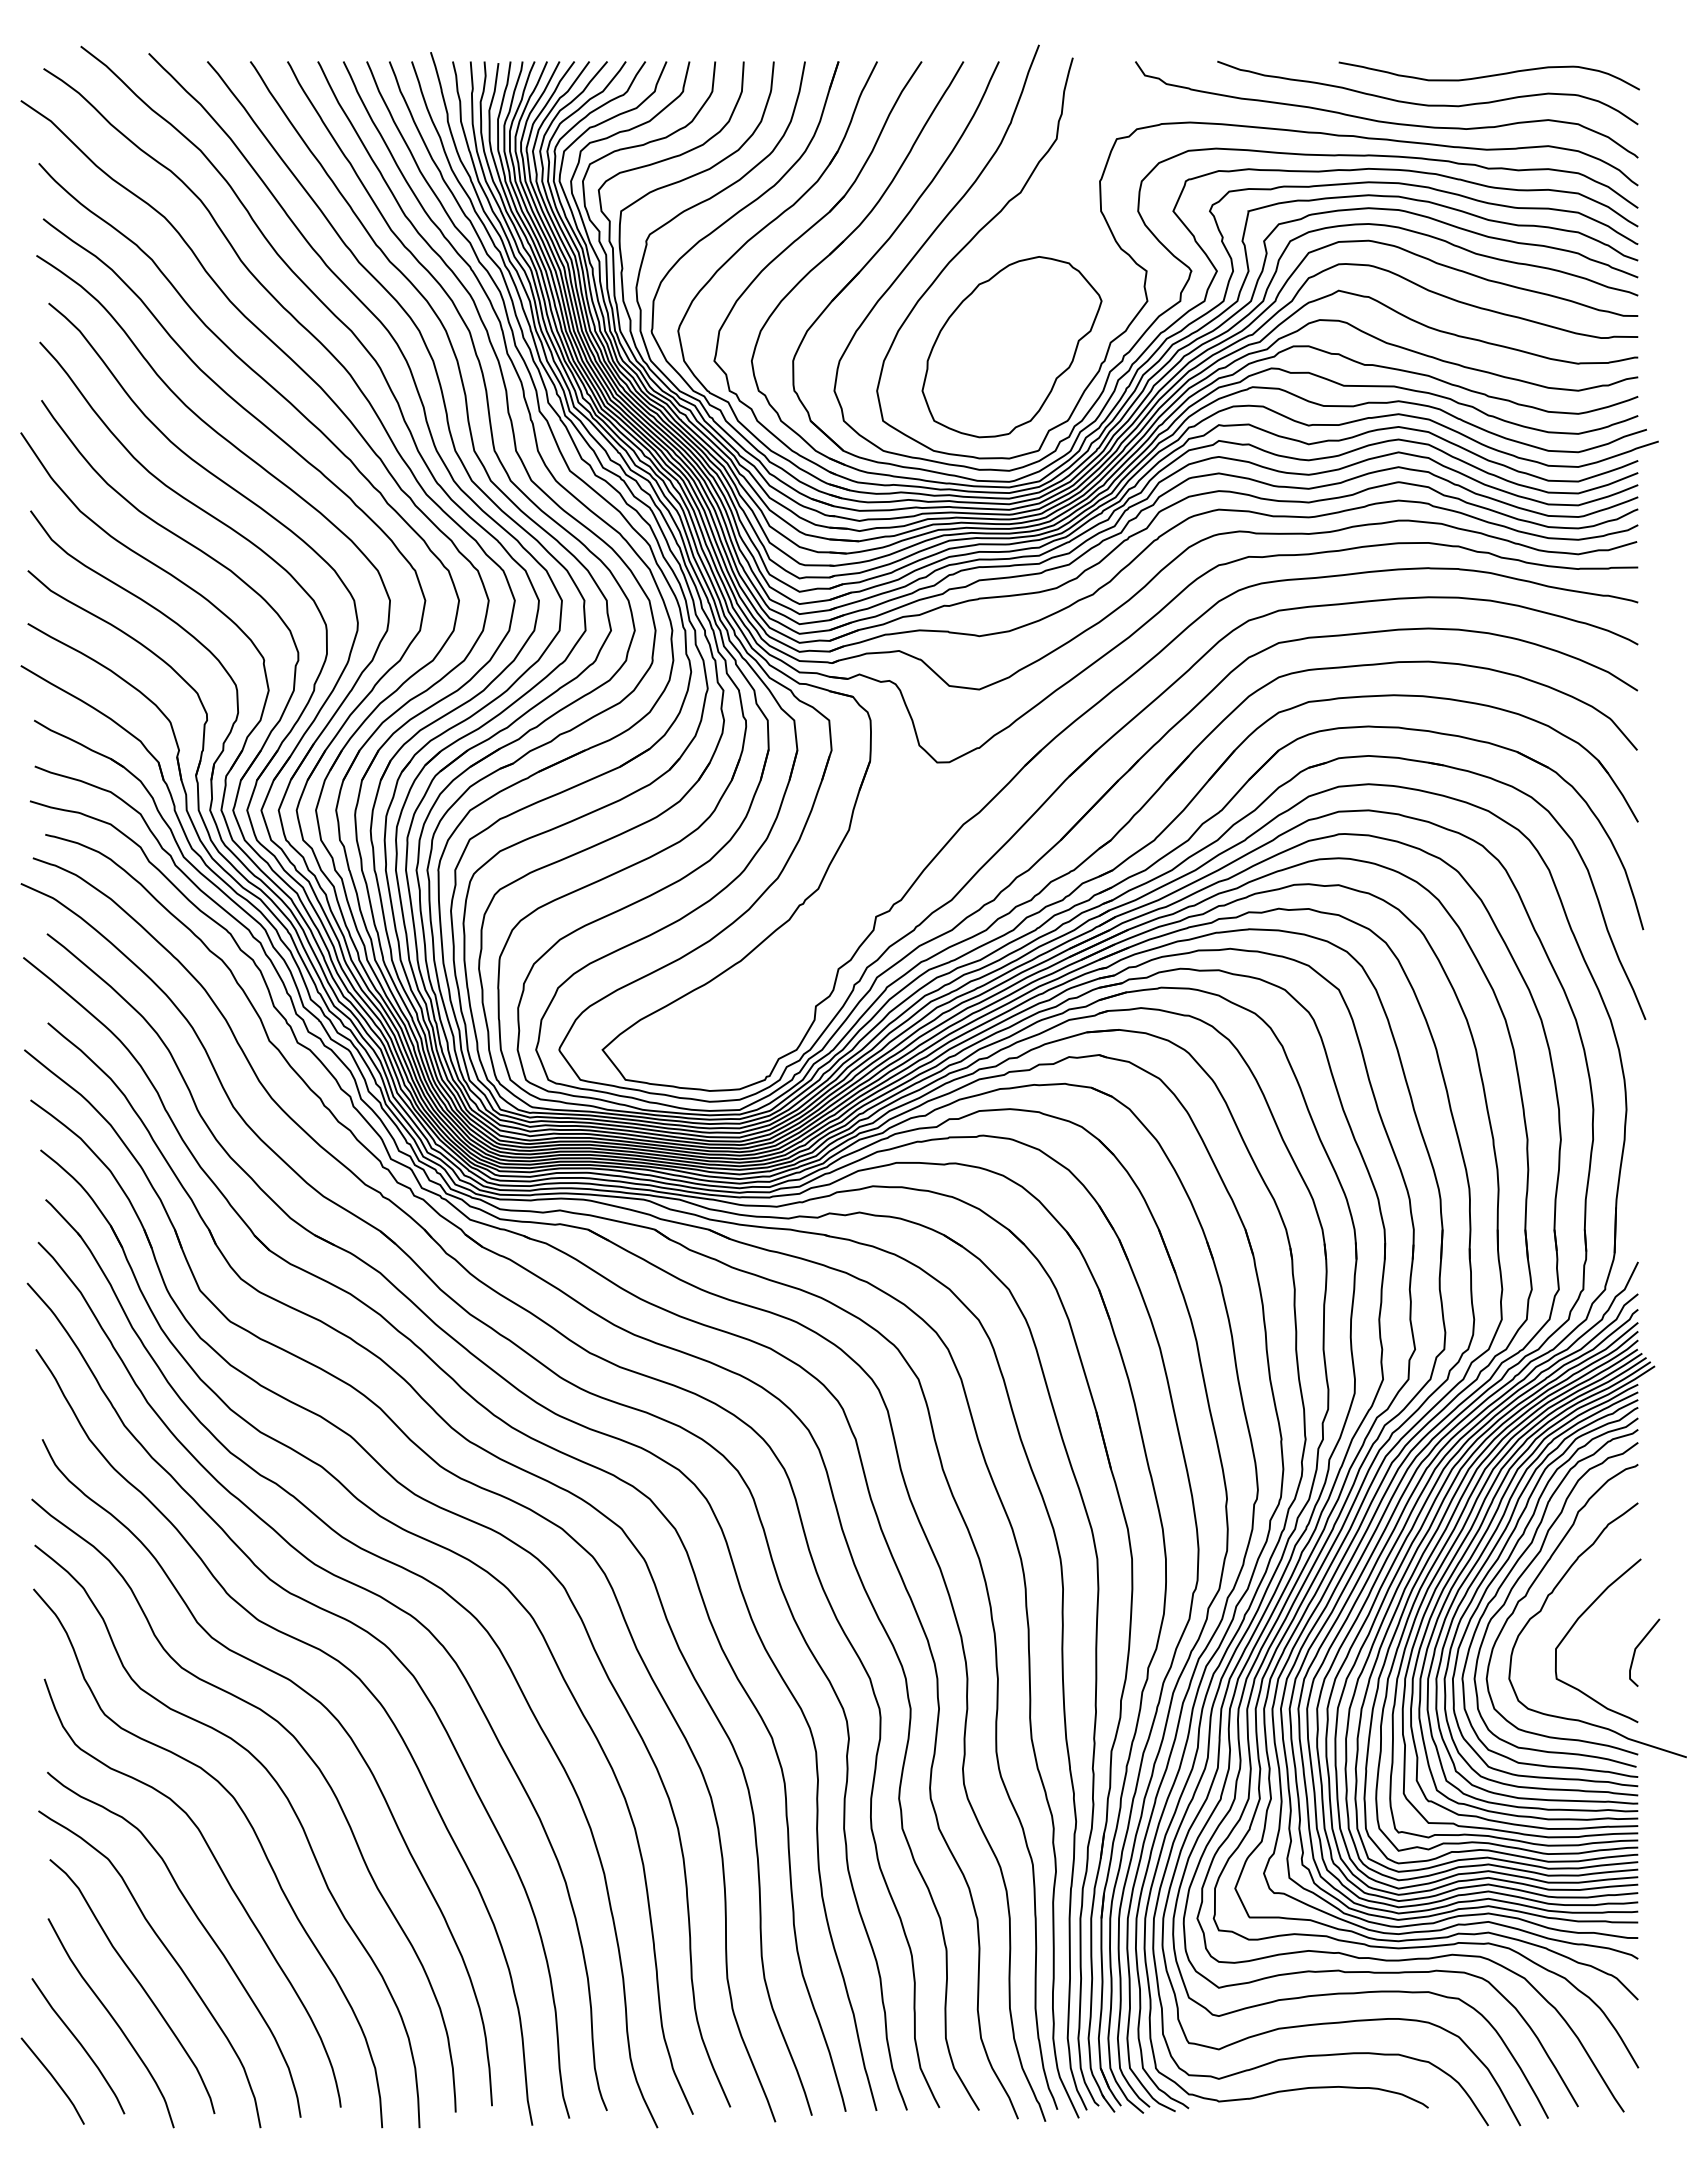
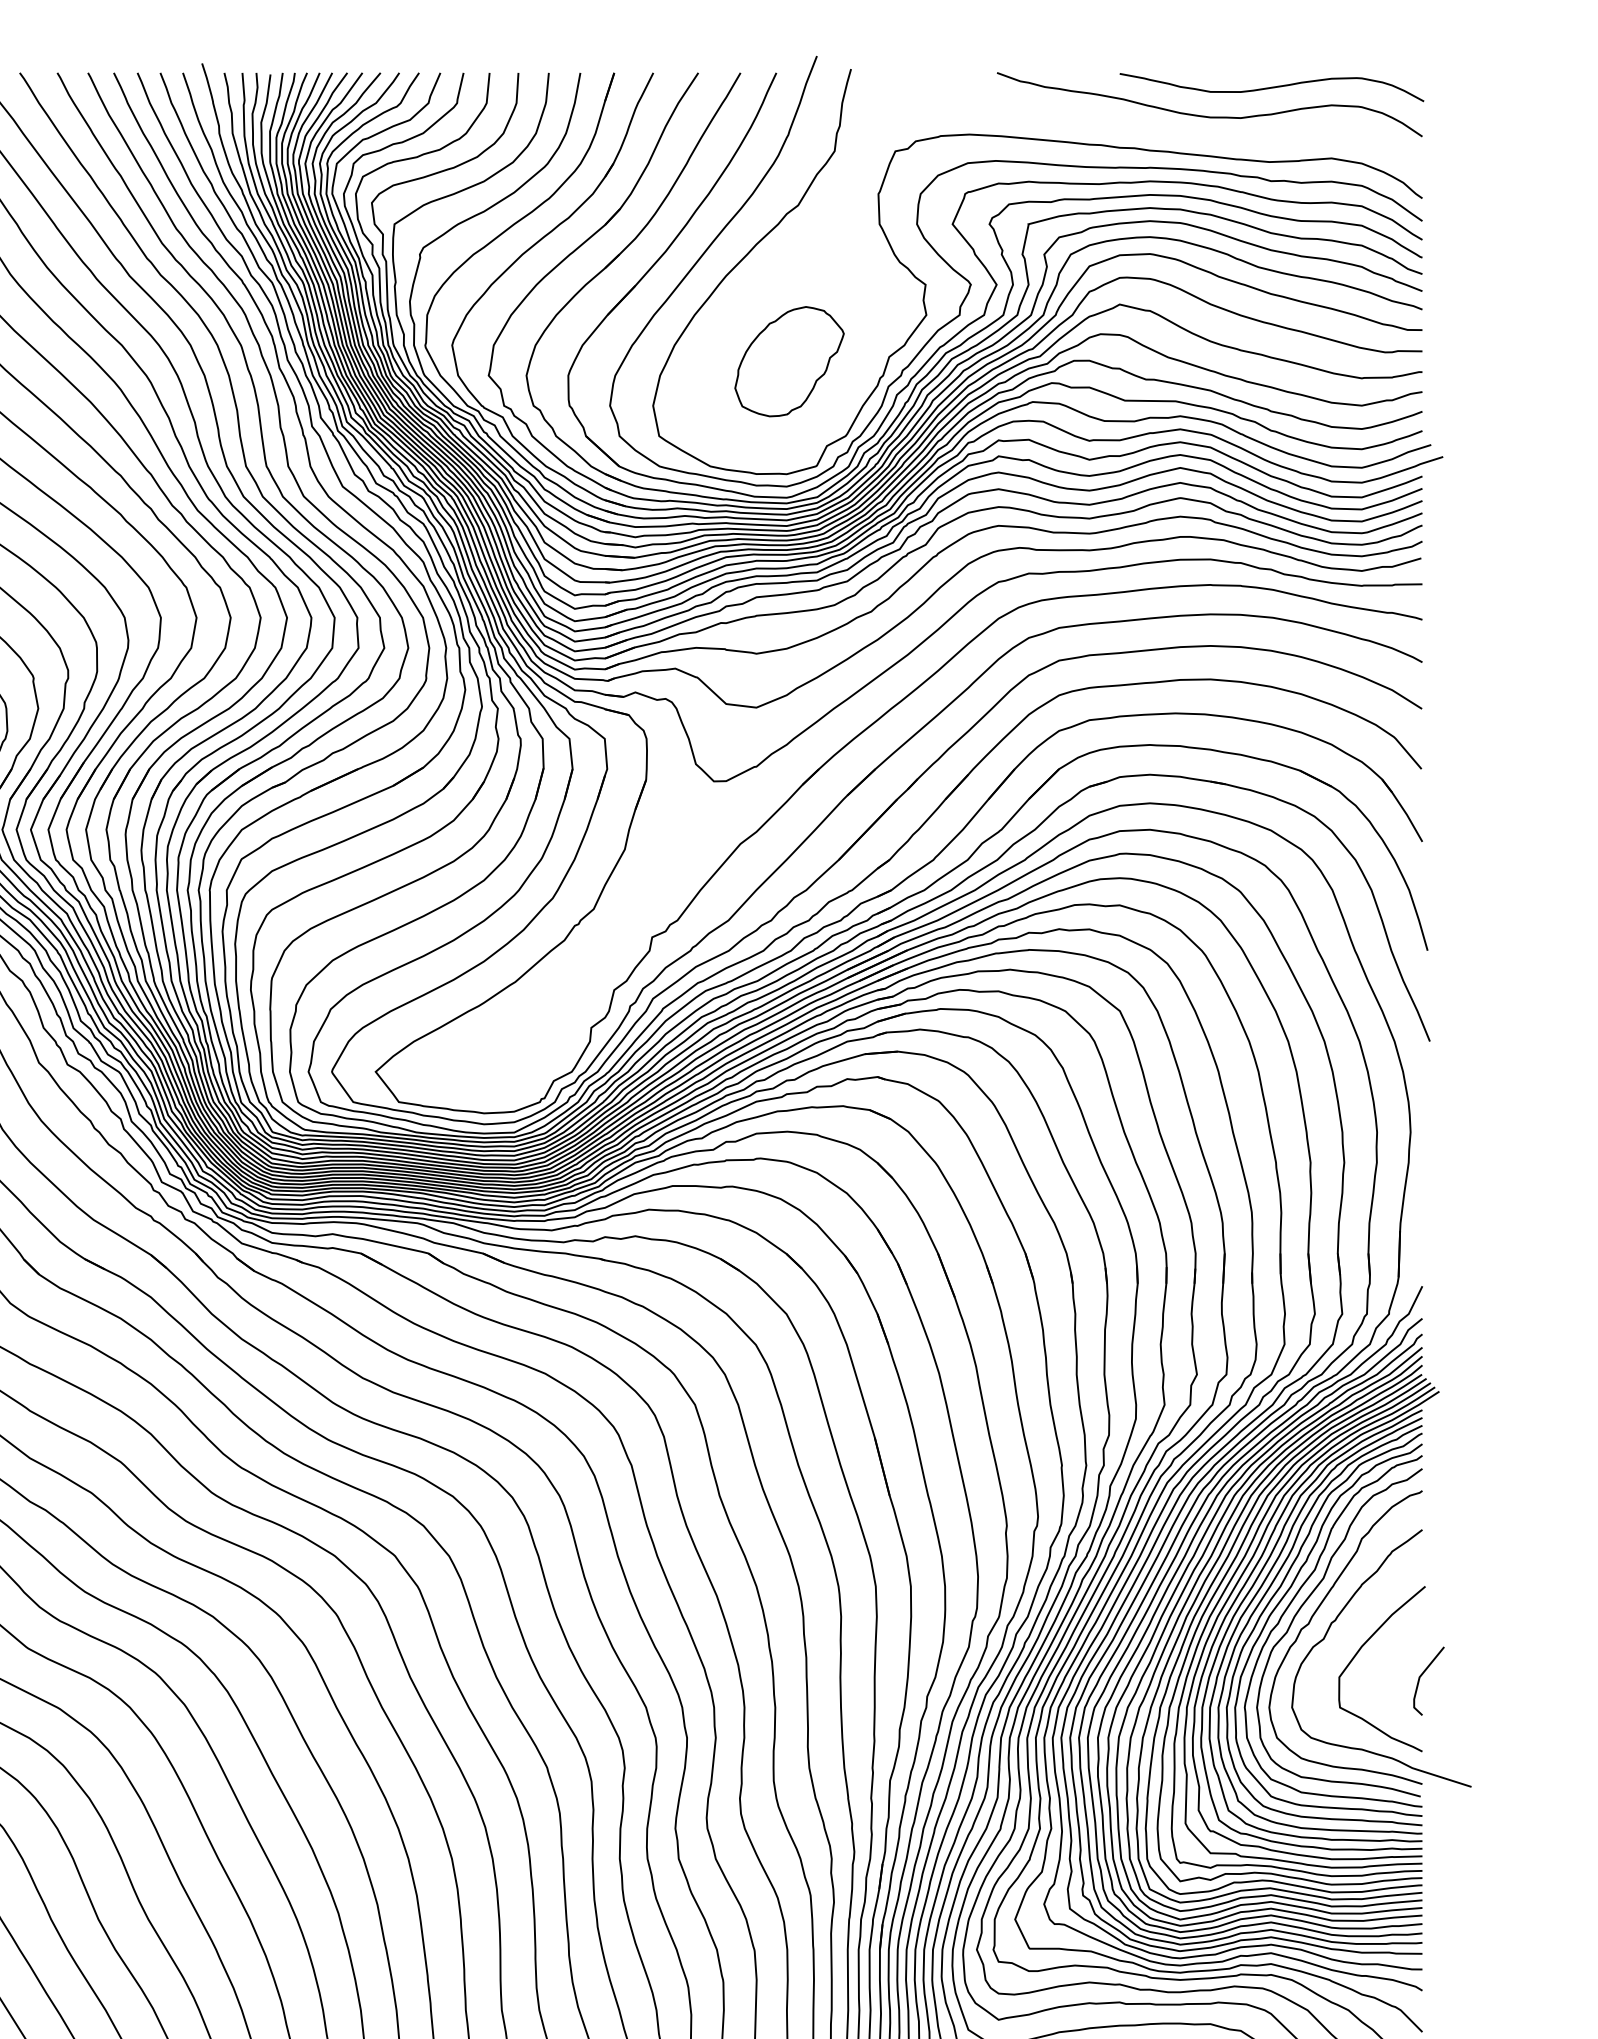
curve: (1386, 121) -> (1168, 133), removed
part: (1011, 347) -> (789, 361), size x0.6

